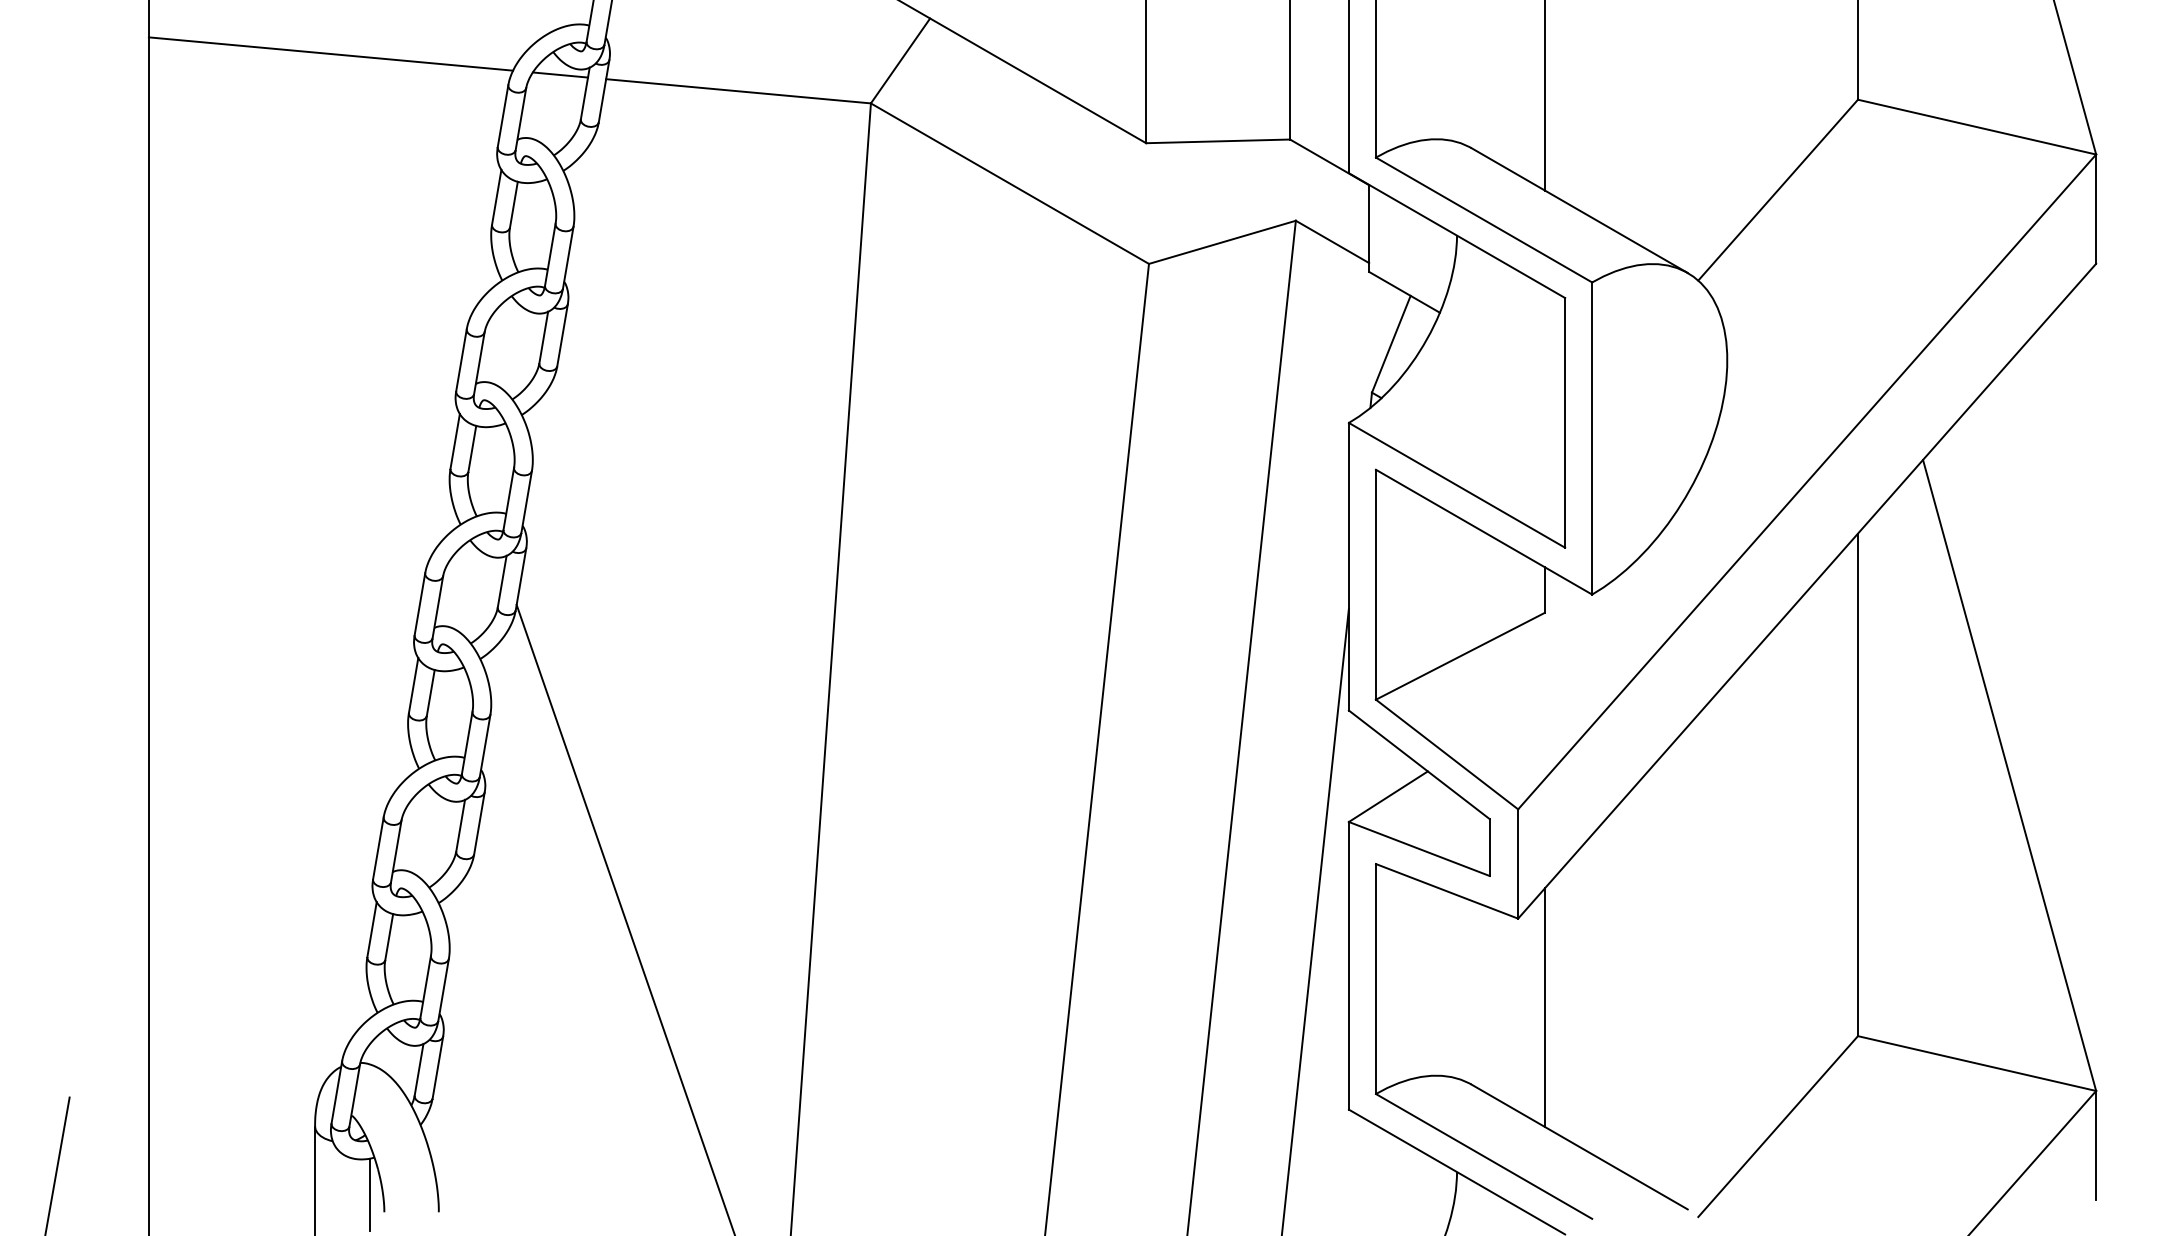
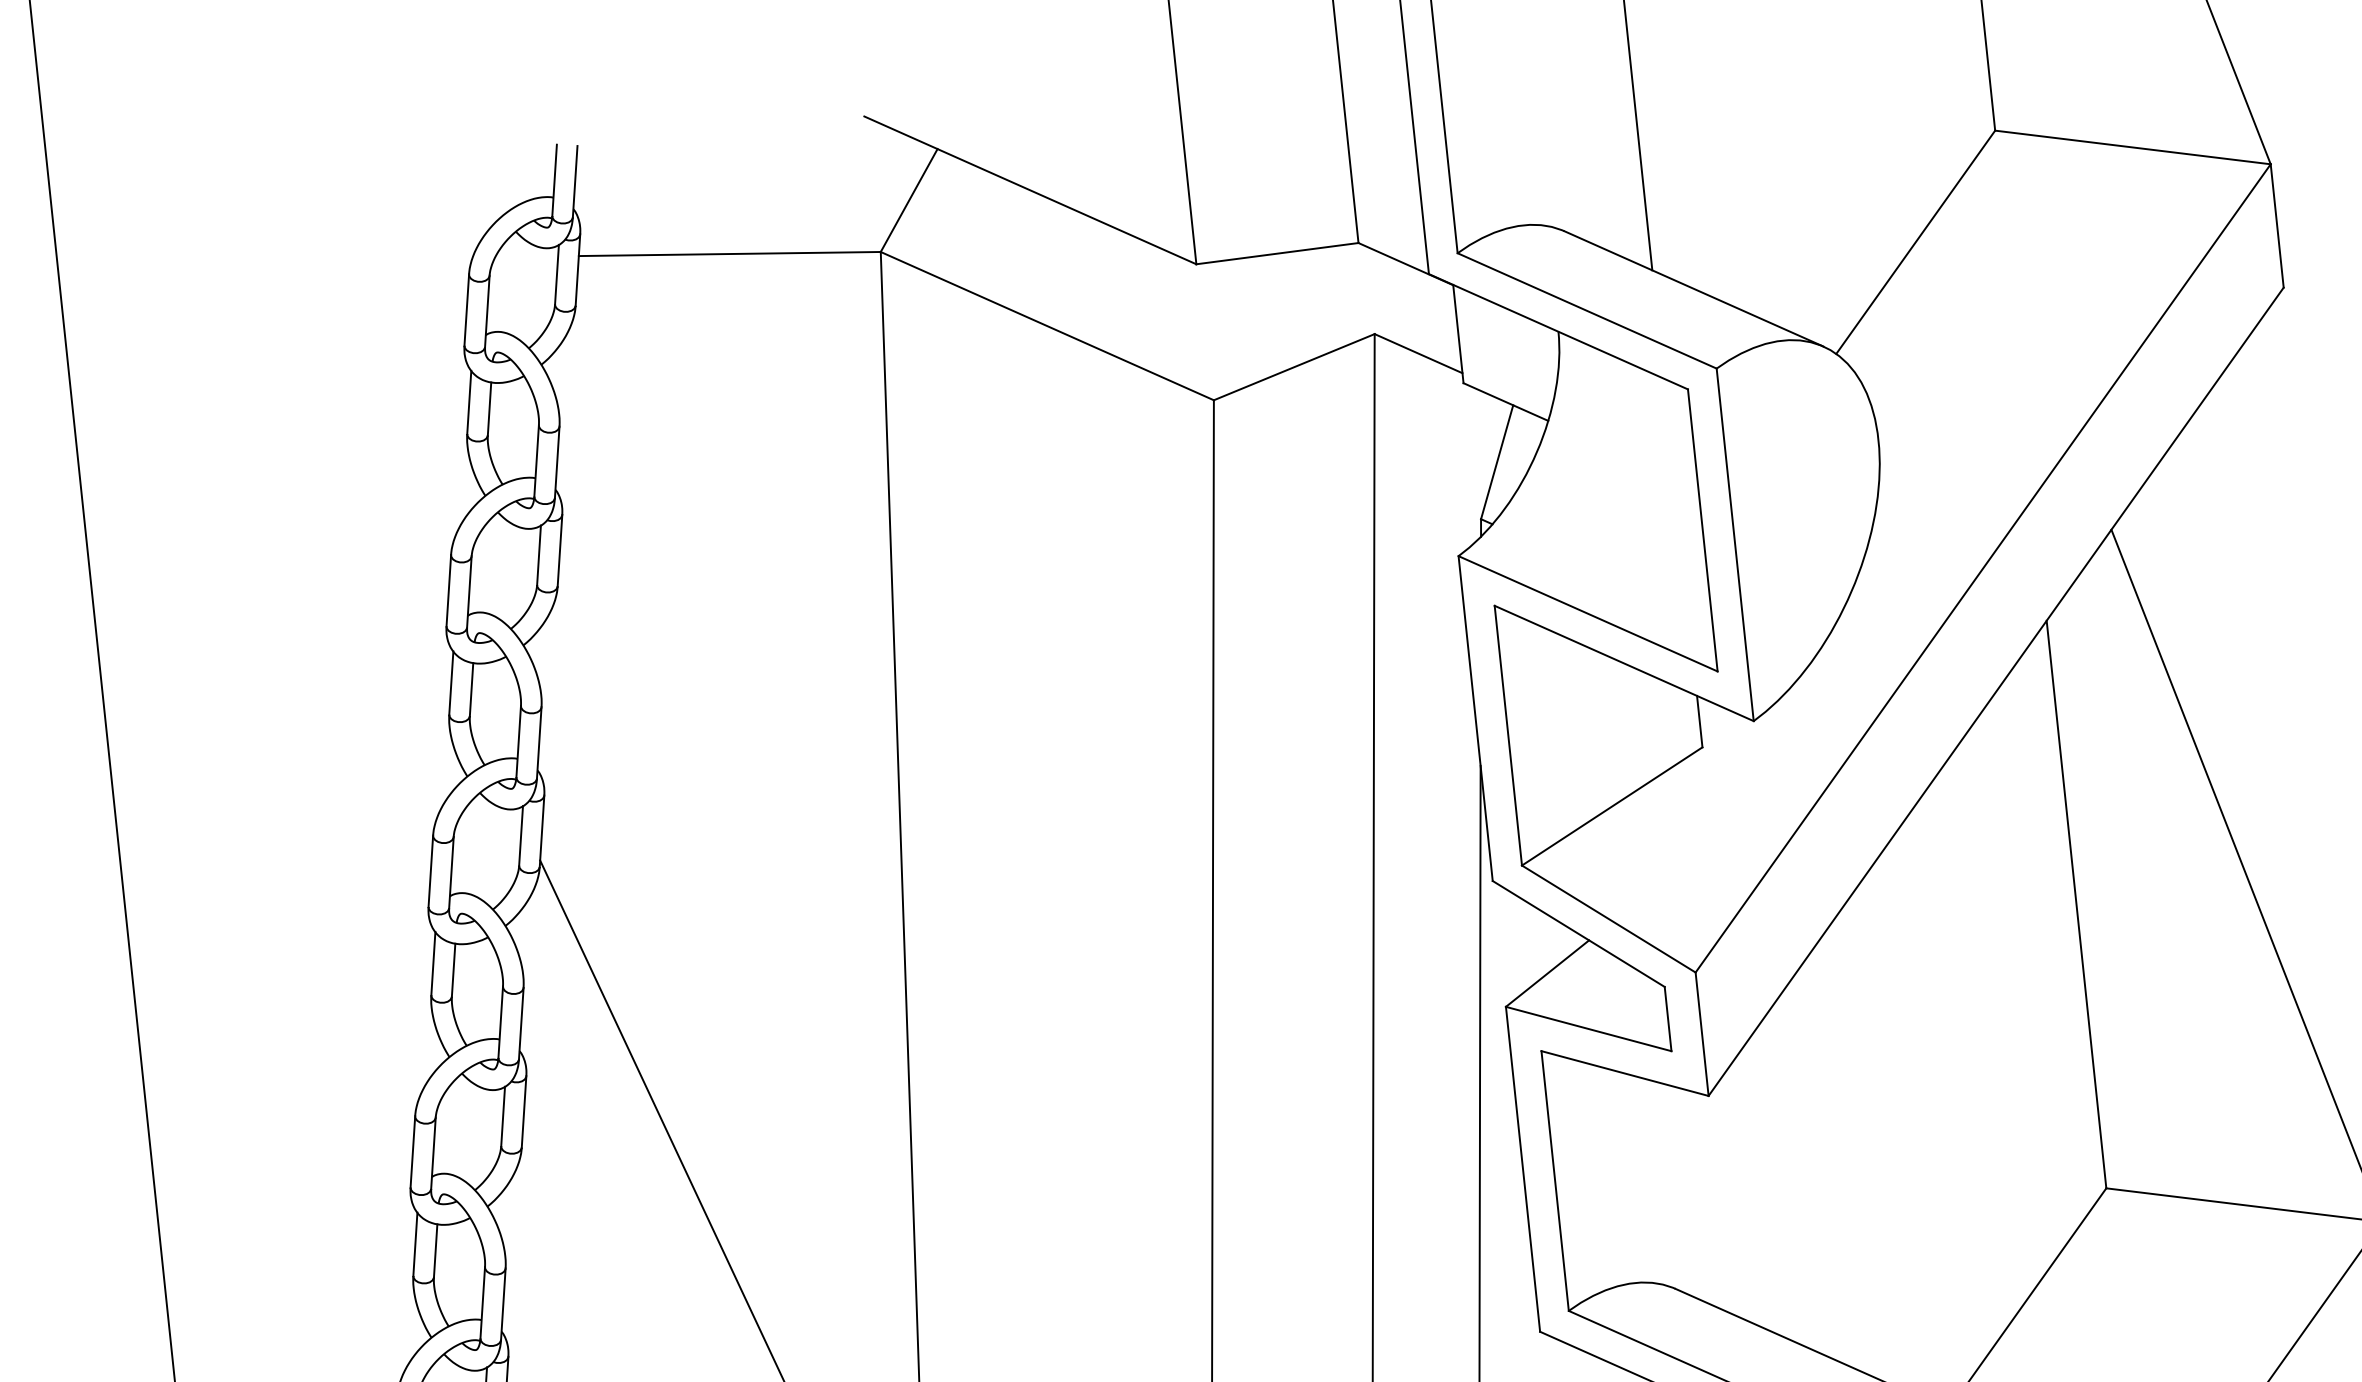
line: (330, 53) -> (264, 259), removed
line: (560, 74) -> (526, 256), removed
line: (1544, 1007) -> (1748, 1193), removed

